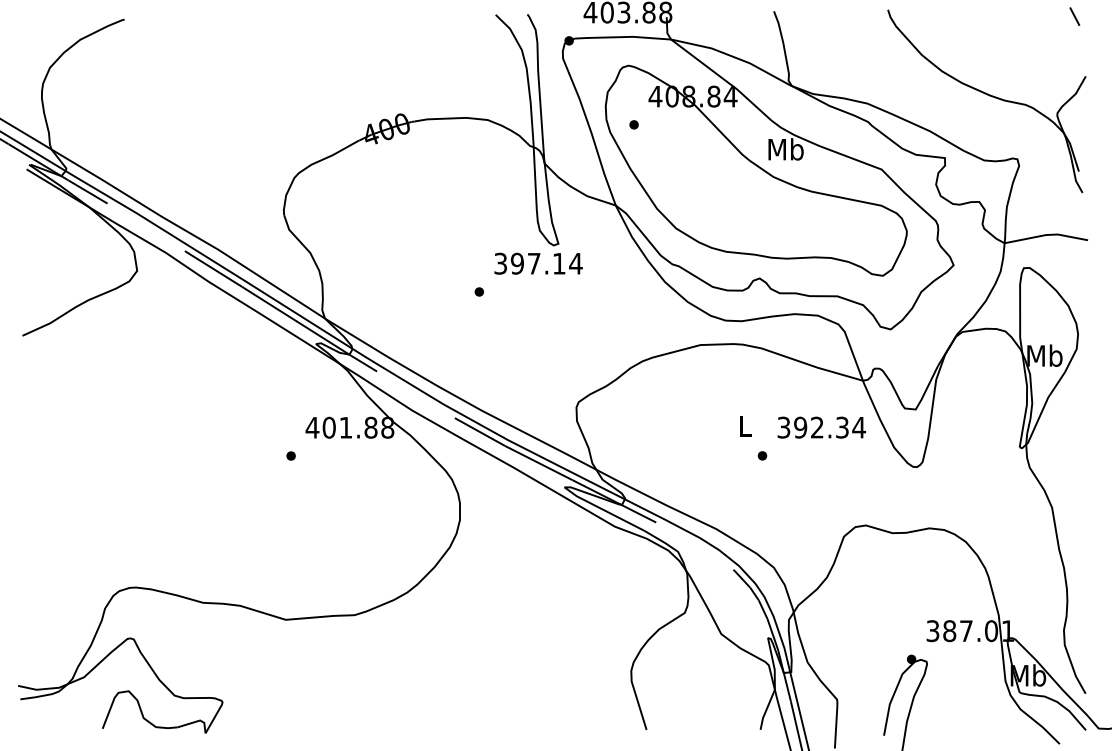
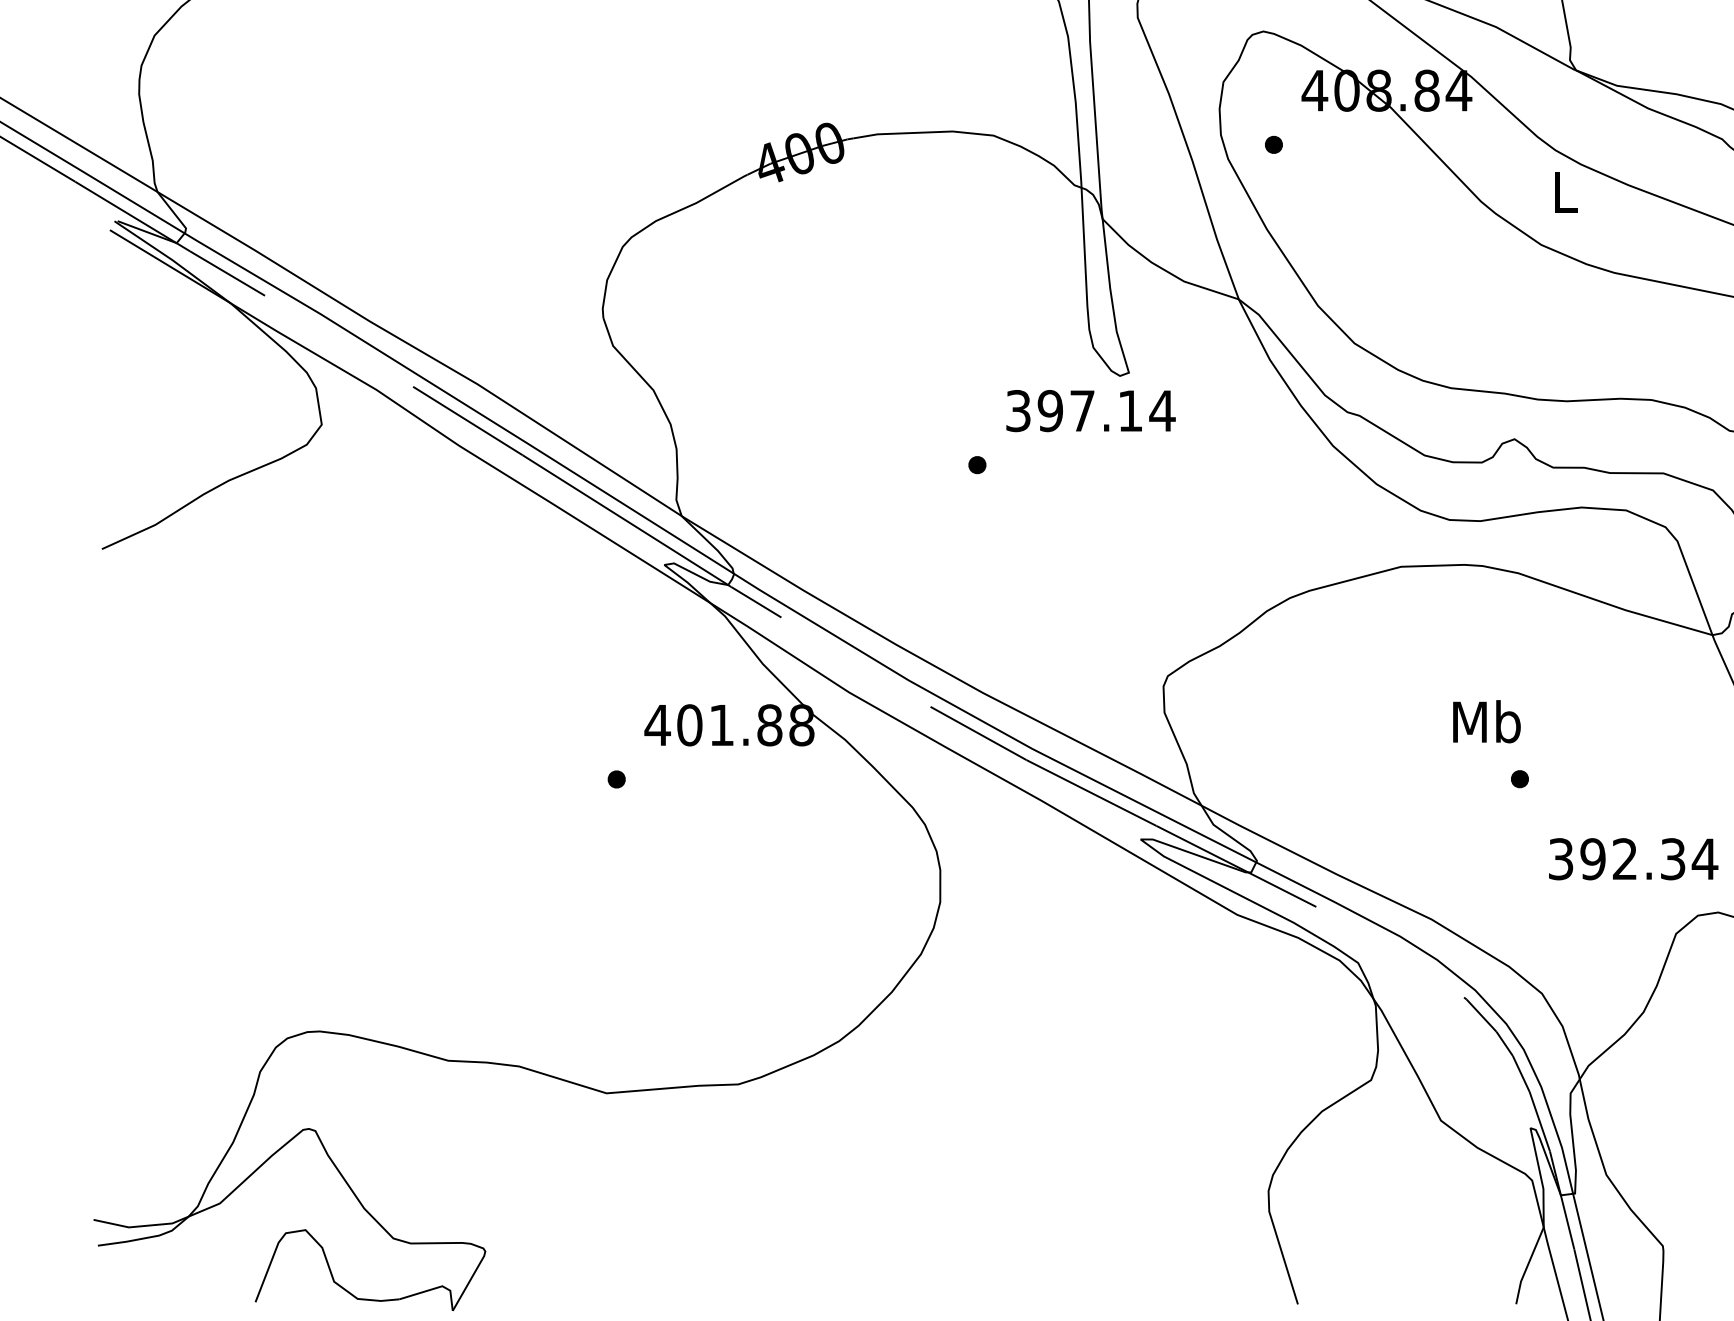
text: (785, 149) -> (1564, 192), Mb -> L
text: (744, 425) -> (1485, 720), L -> Mb
text: (821, 427) -> (1633, 858), moved

